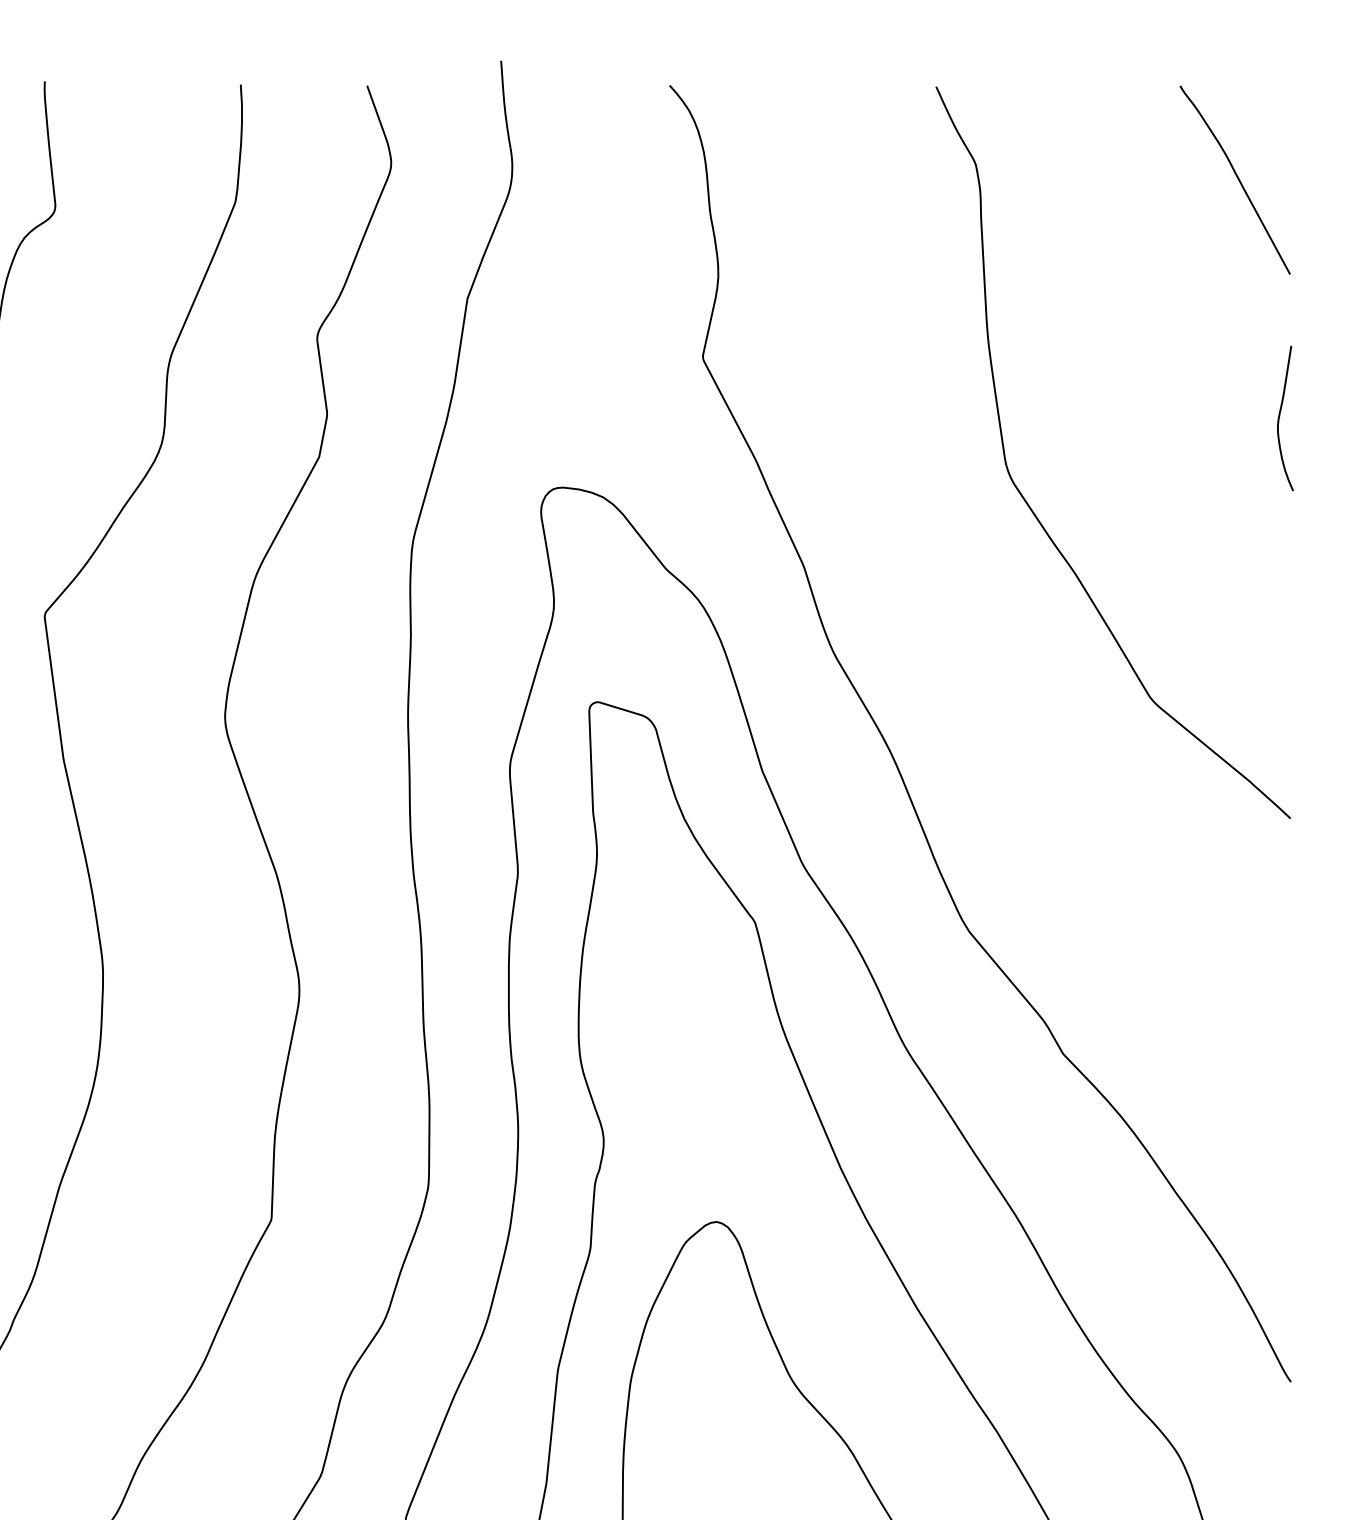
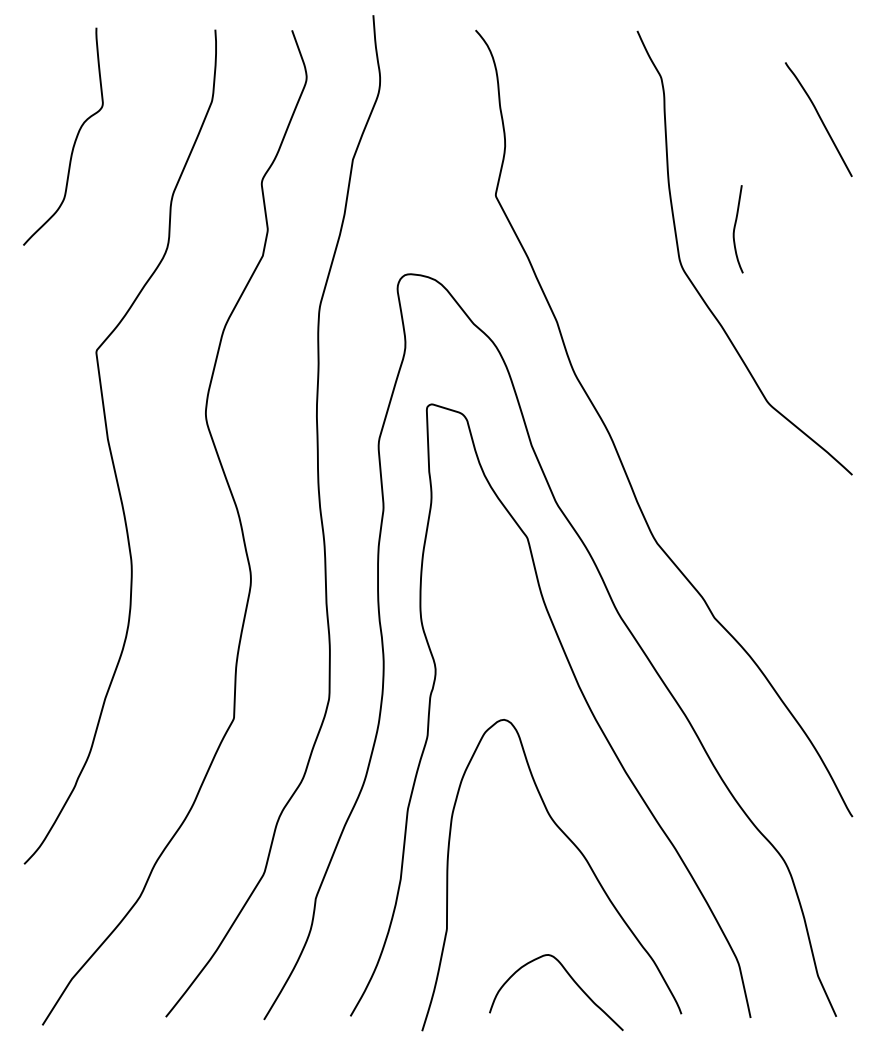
curve: (1236, 178) -> (819, 118), moved
curve: (1280, 418) -> (735, 229), moved

